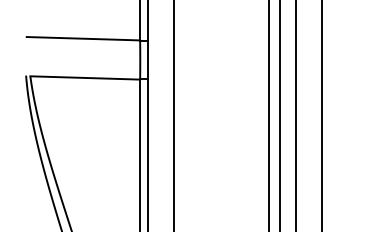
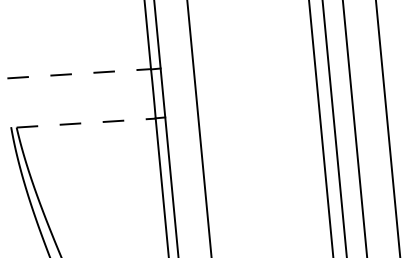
line: (83, 38) -> (79, 73), solid -> dashed
line: (85, 77) -> (86, 122), solid -> dashed

